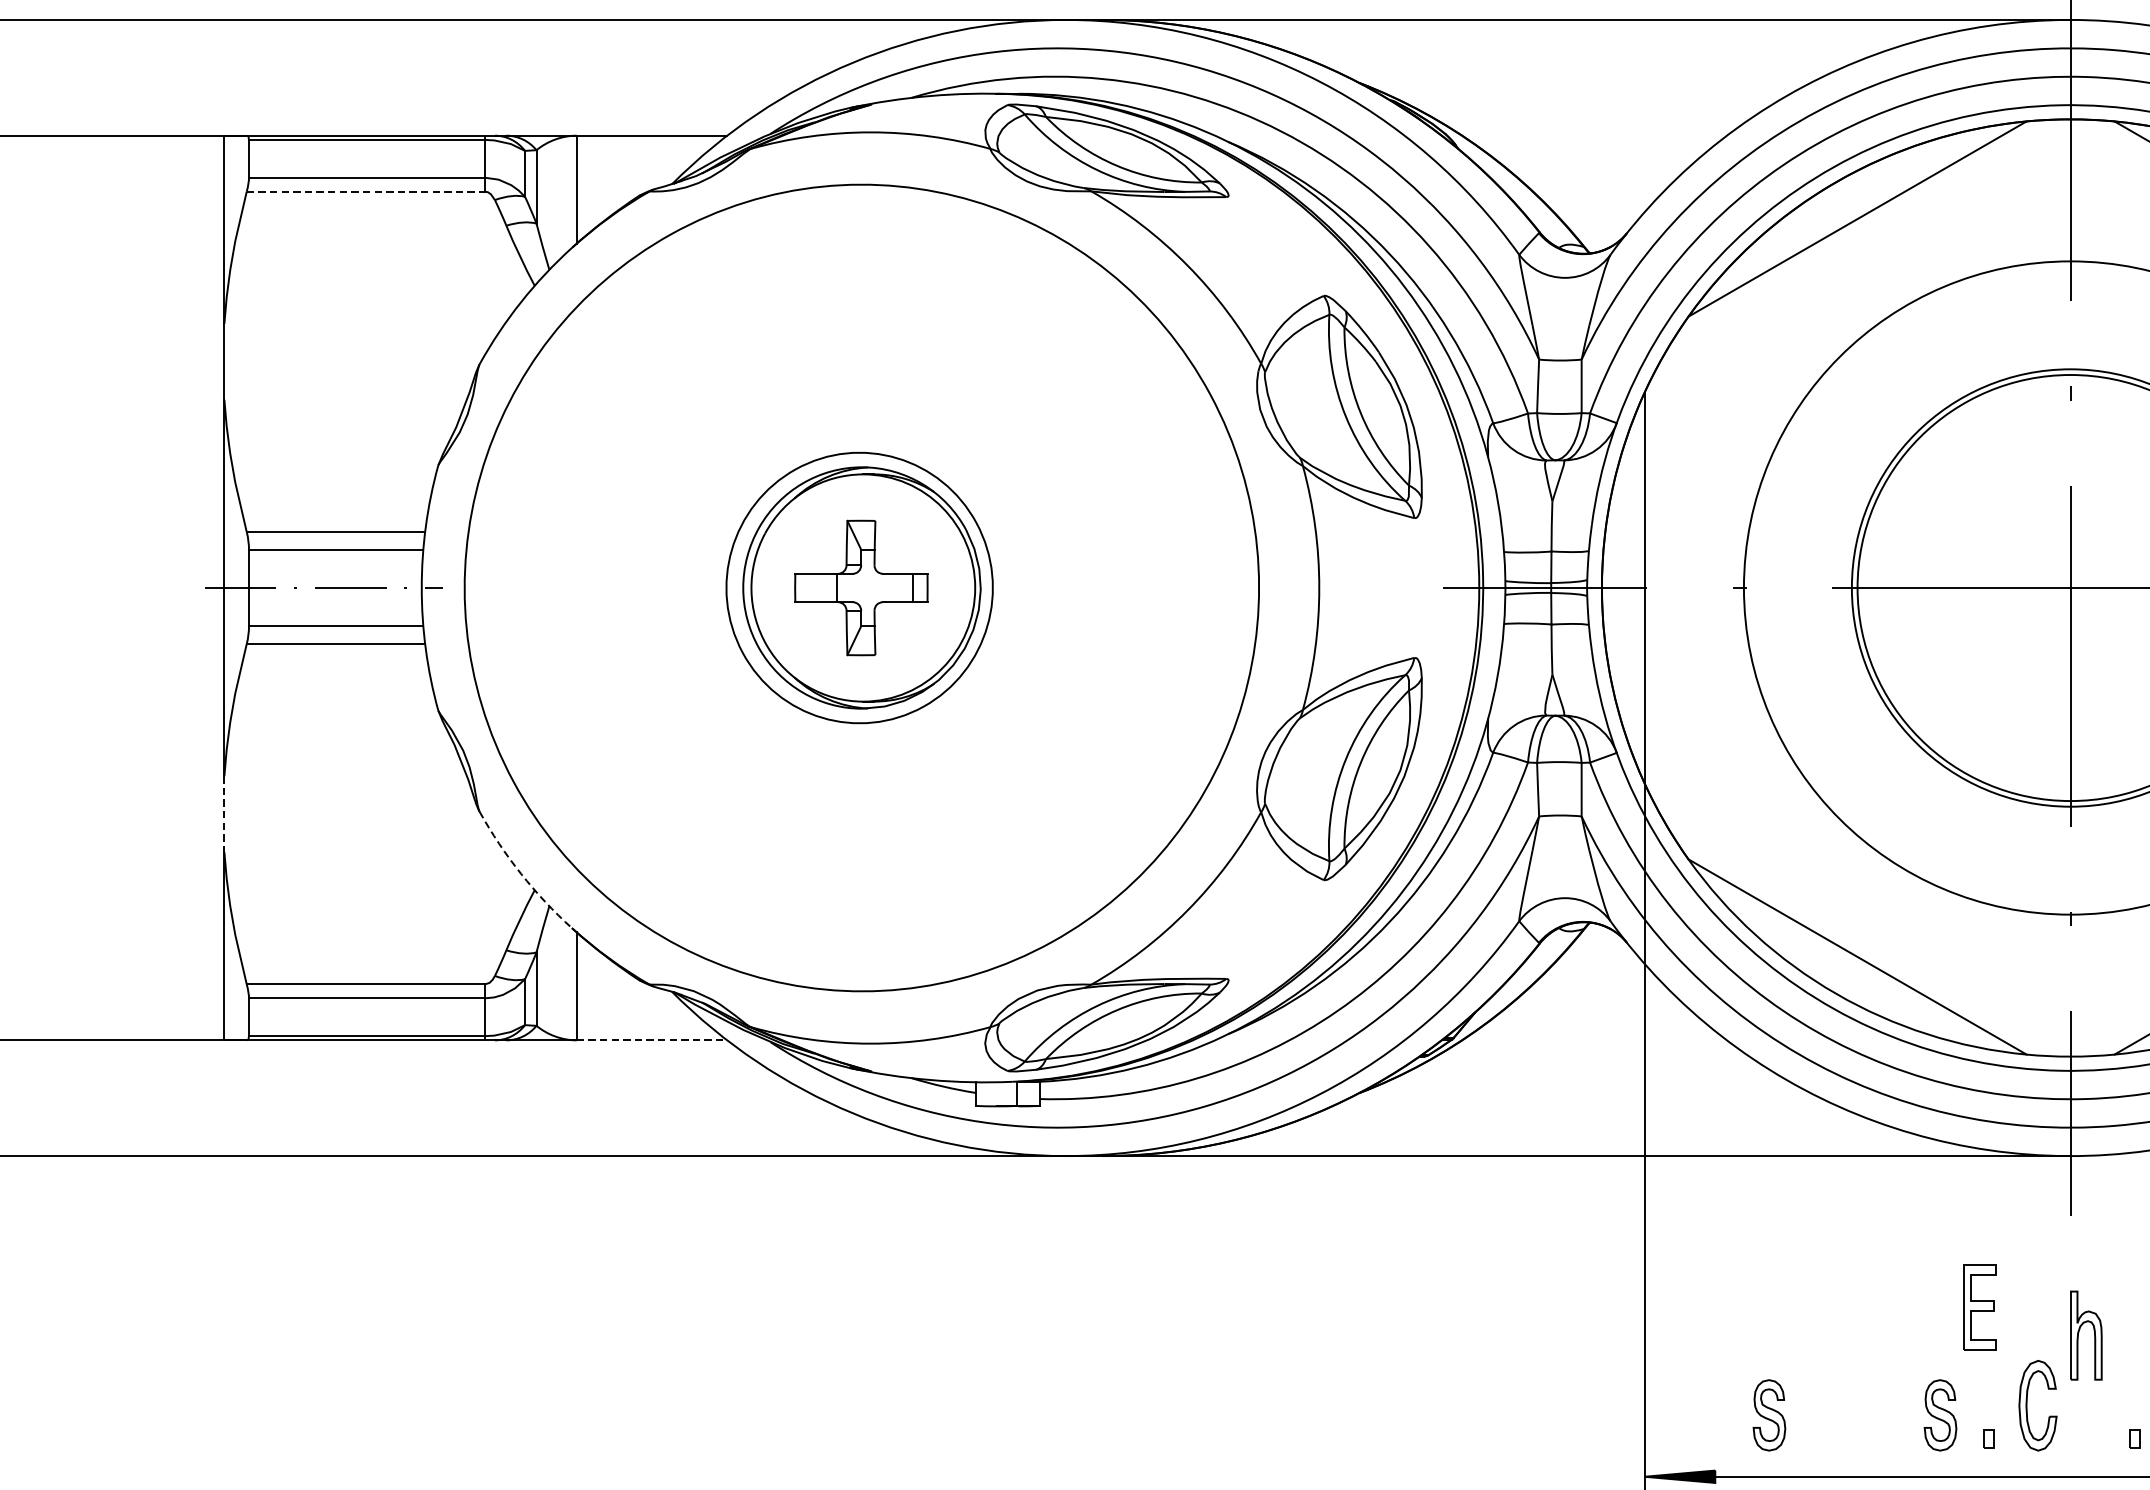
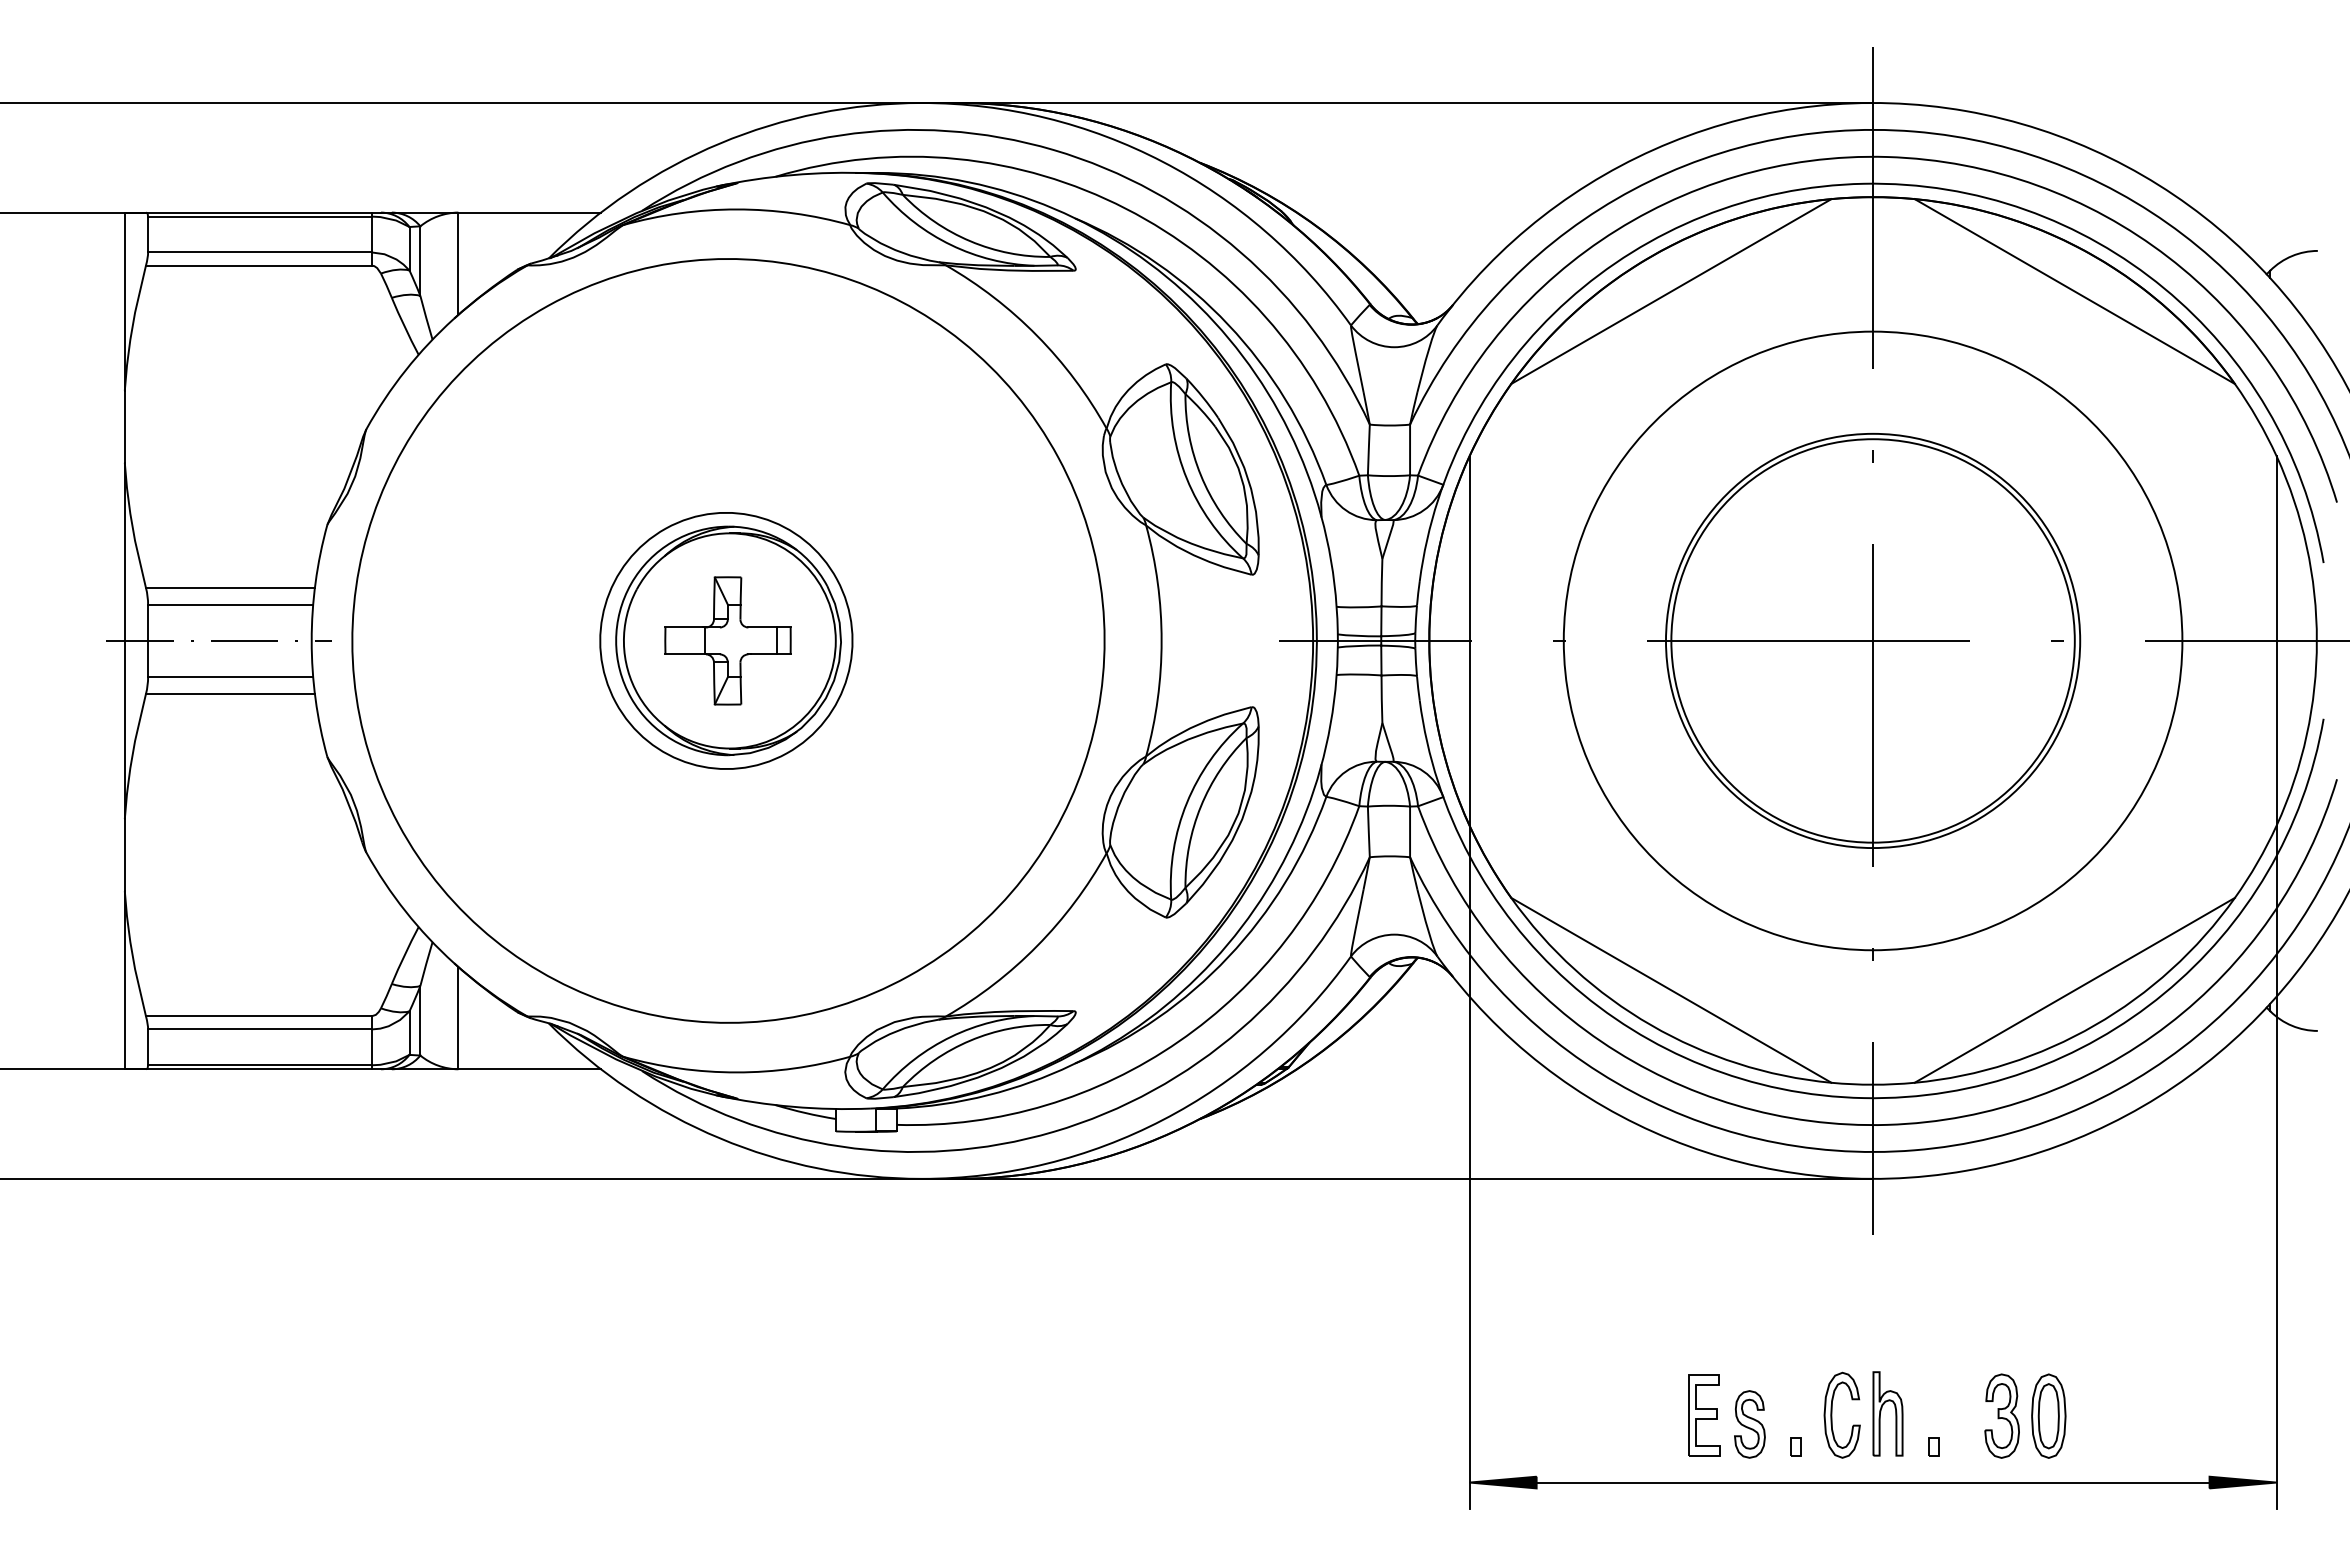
line: (365, 191) -> (258, 265), dashed -> solid
line: (224, 814) -> (124, 855), dashed -> solid
arc: (520, 873) -> (405, 911), dashed -> solid
line: (652, 1040) -> (530, 1069), dashed -> solid
part: (1980, 1307) -> (1704, 1415), moved
part: (2079, 1334) -> (1881, 1412), moved
part: (1769, 1415) -> (1587, 1424), removed

